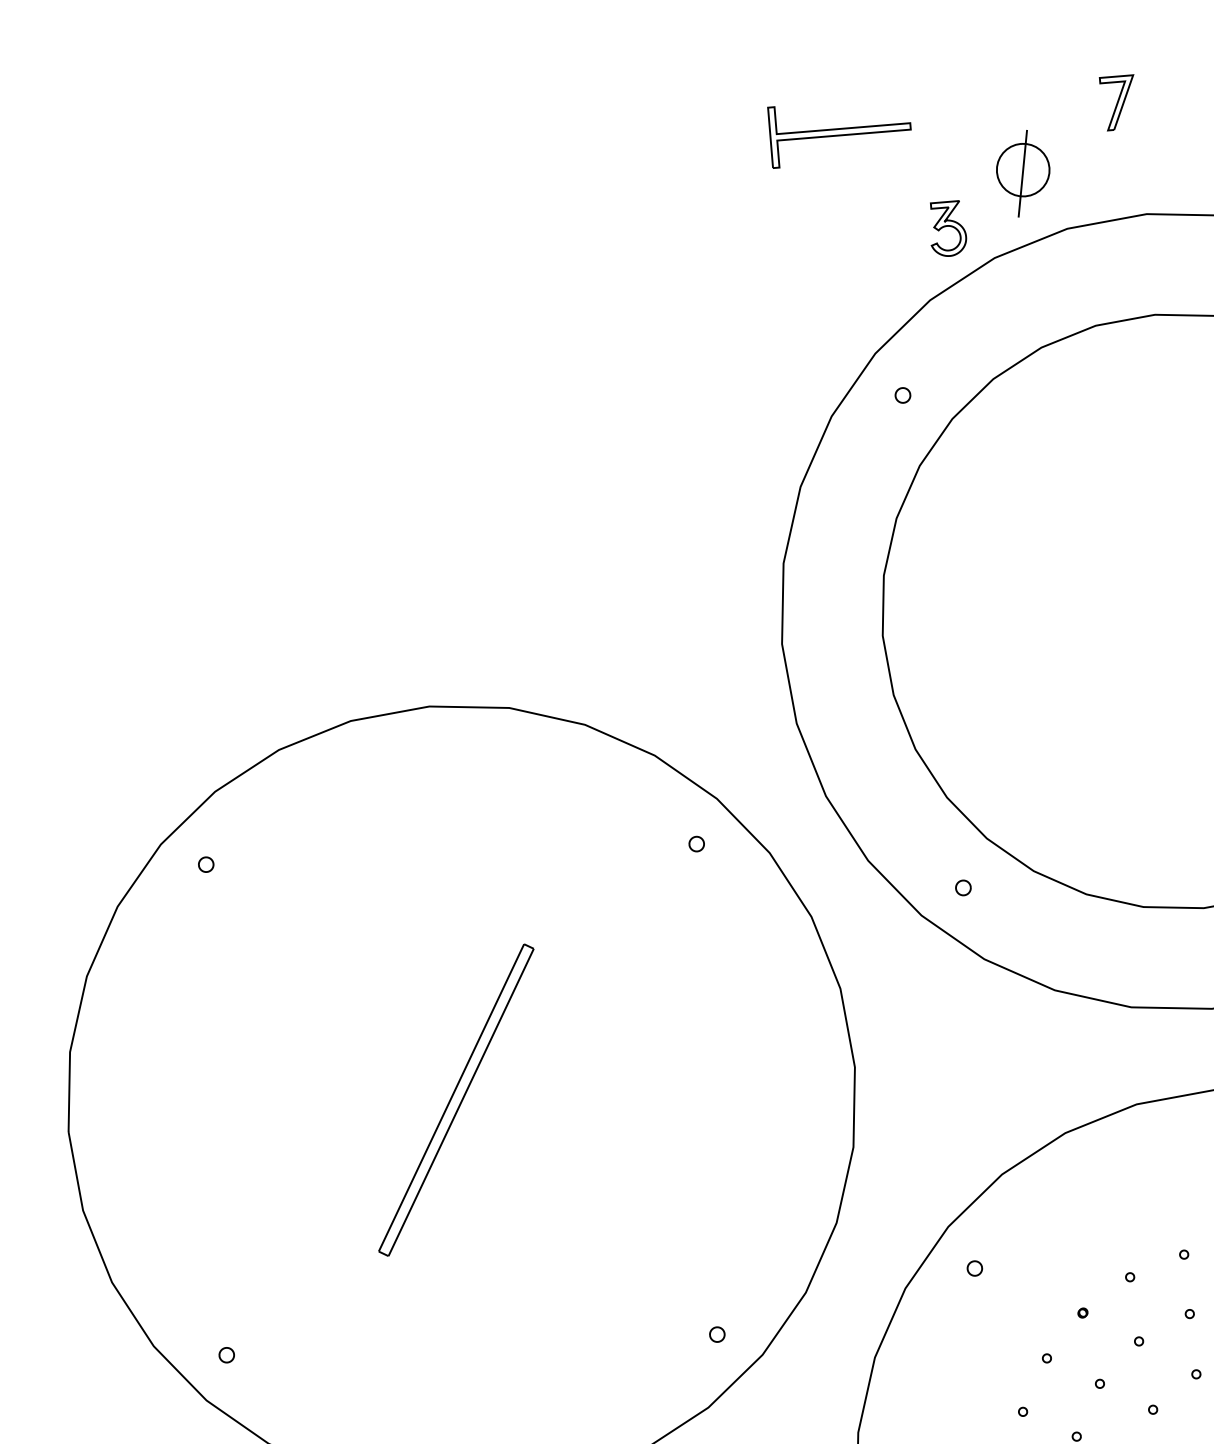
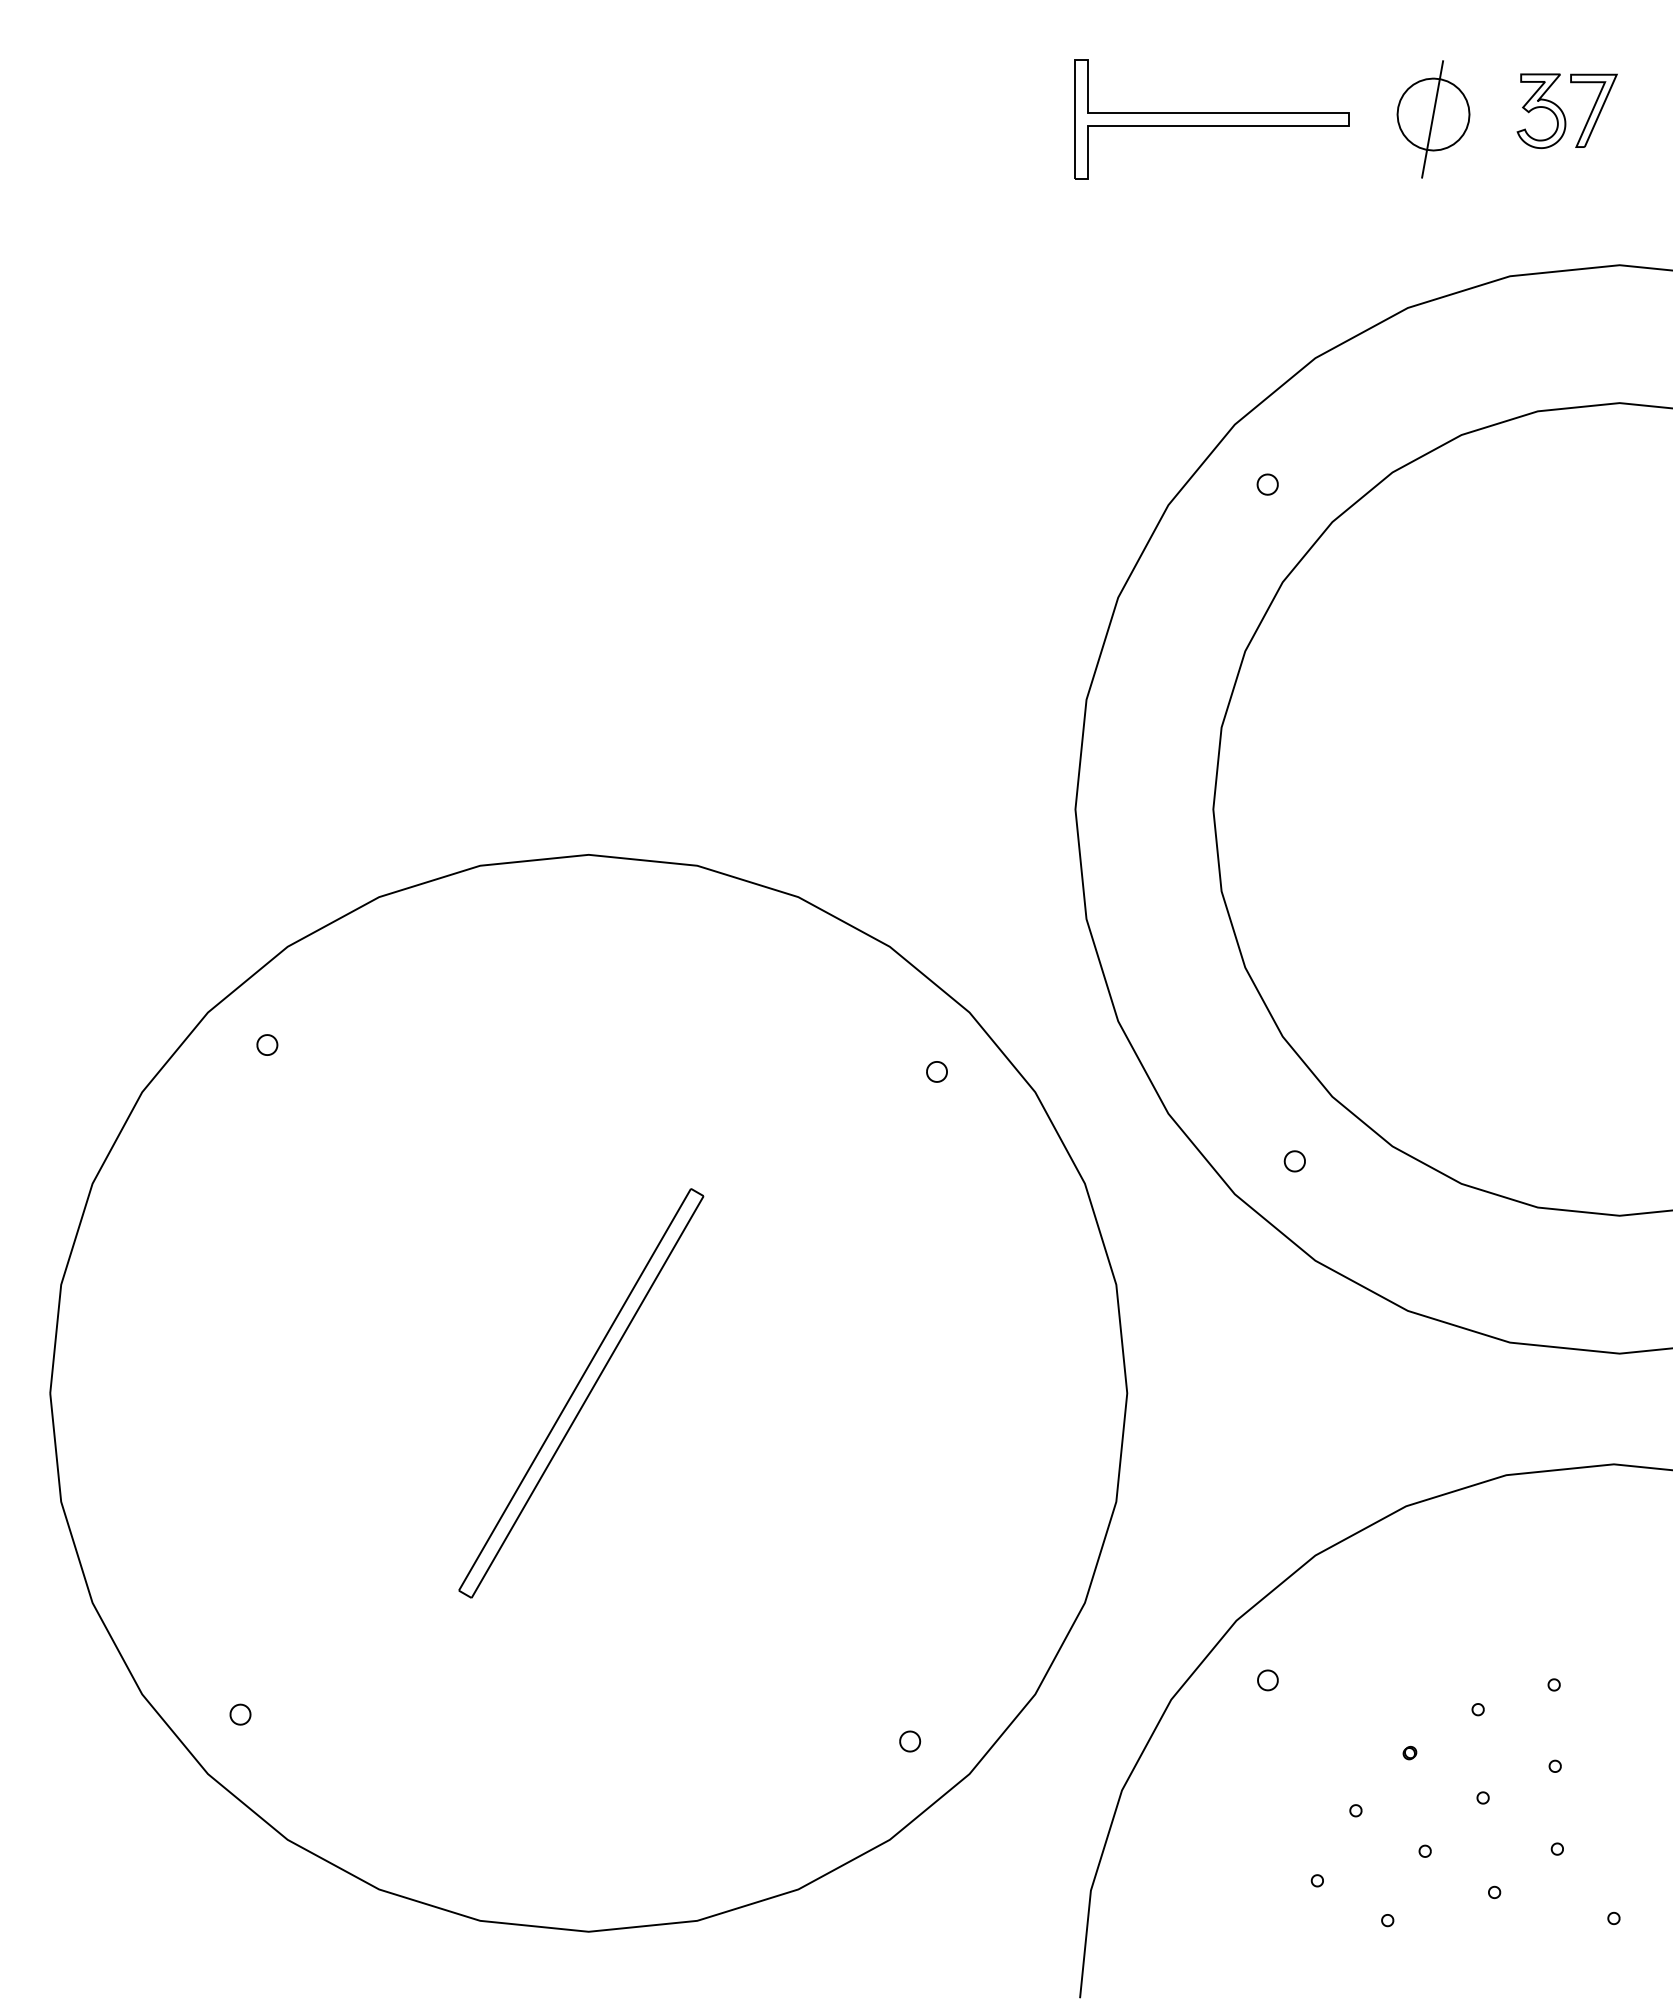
part: (839, 132) -> (1211, 119), size x1.43
part: (1023, 173) -> (1433, 119), moved
part: (947, 229) -> (1541, 111), moved

